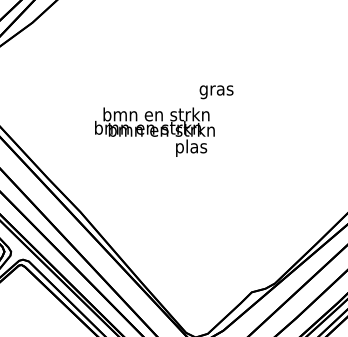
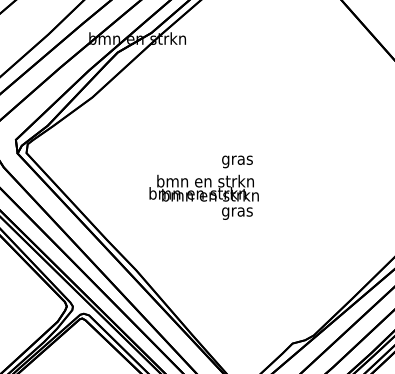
text: (216, 91) -> (237, 161), moved
text: (191, 147) -> (237, 211), plas -> gras

